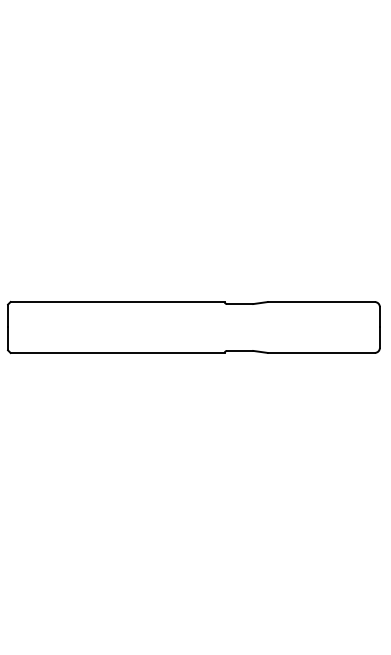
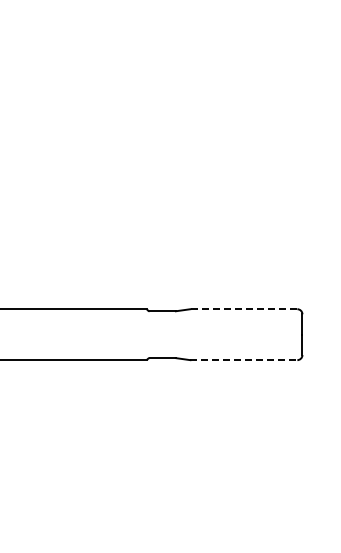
line: (320, 302) -> (243, 309), solid -> dashed
line: (321, 352) -> (244, 359), solid -> dashed

